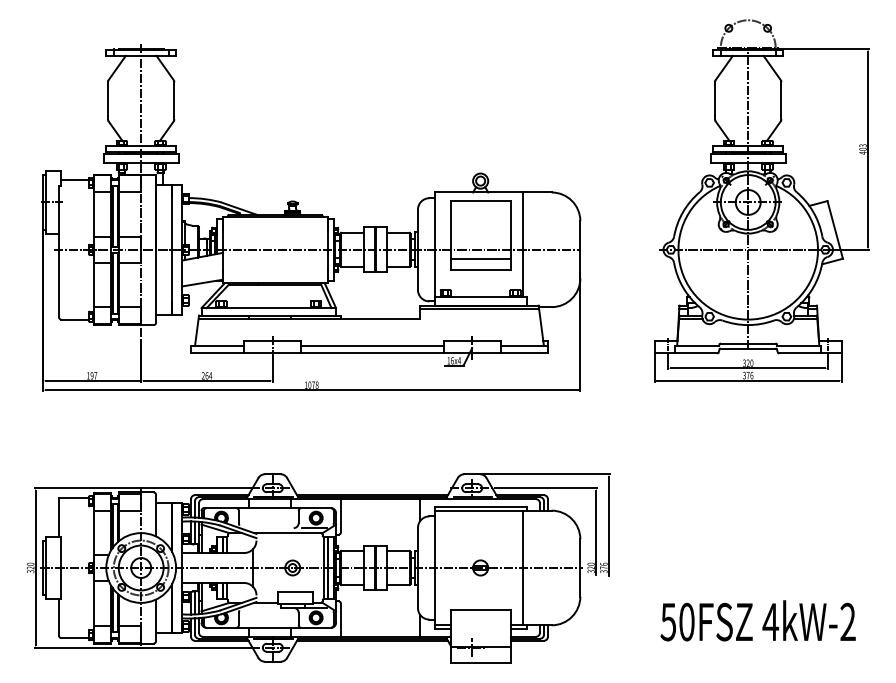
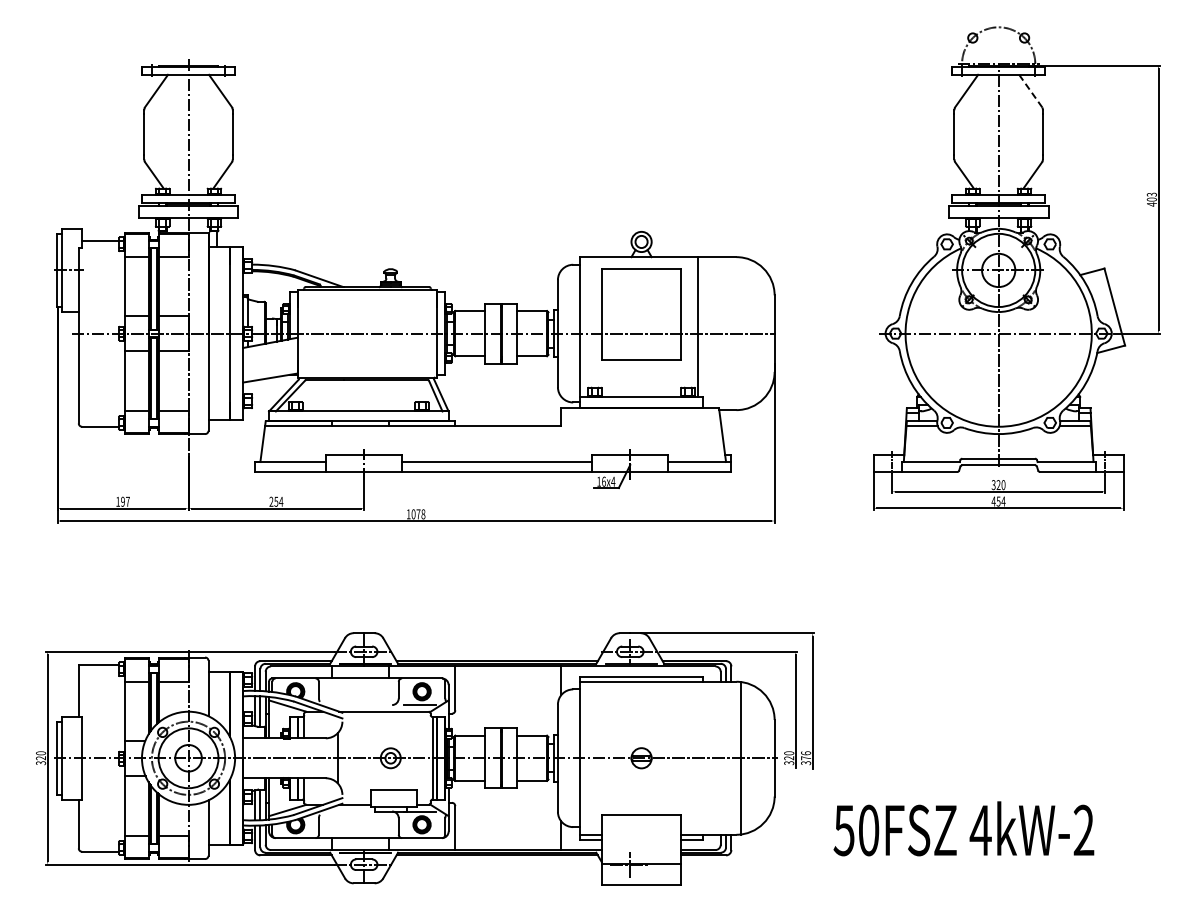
line: (772, 68) -> (1030, 91), solid -> dashed
line: (480, 258) -> (641, 345), removed
line: (479, 308) -> (640, 412), removed
text: (207, 375) -> (276, 501), 264 -> 254
text: (748, 375) -> (998, 501), 376 -> 454
line: (523, 567) -> (741, 757), moved
text: (757, 620) -> (963, 828), moved

